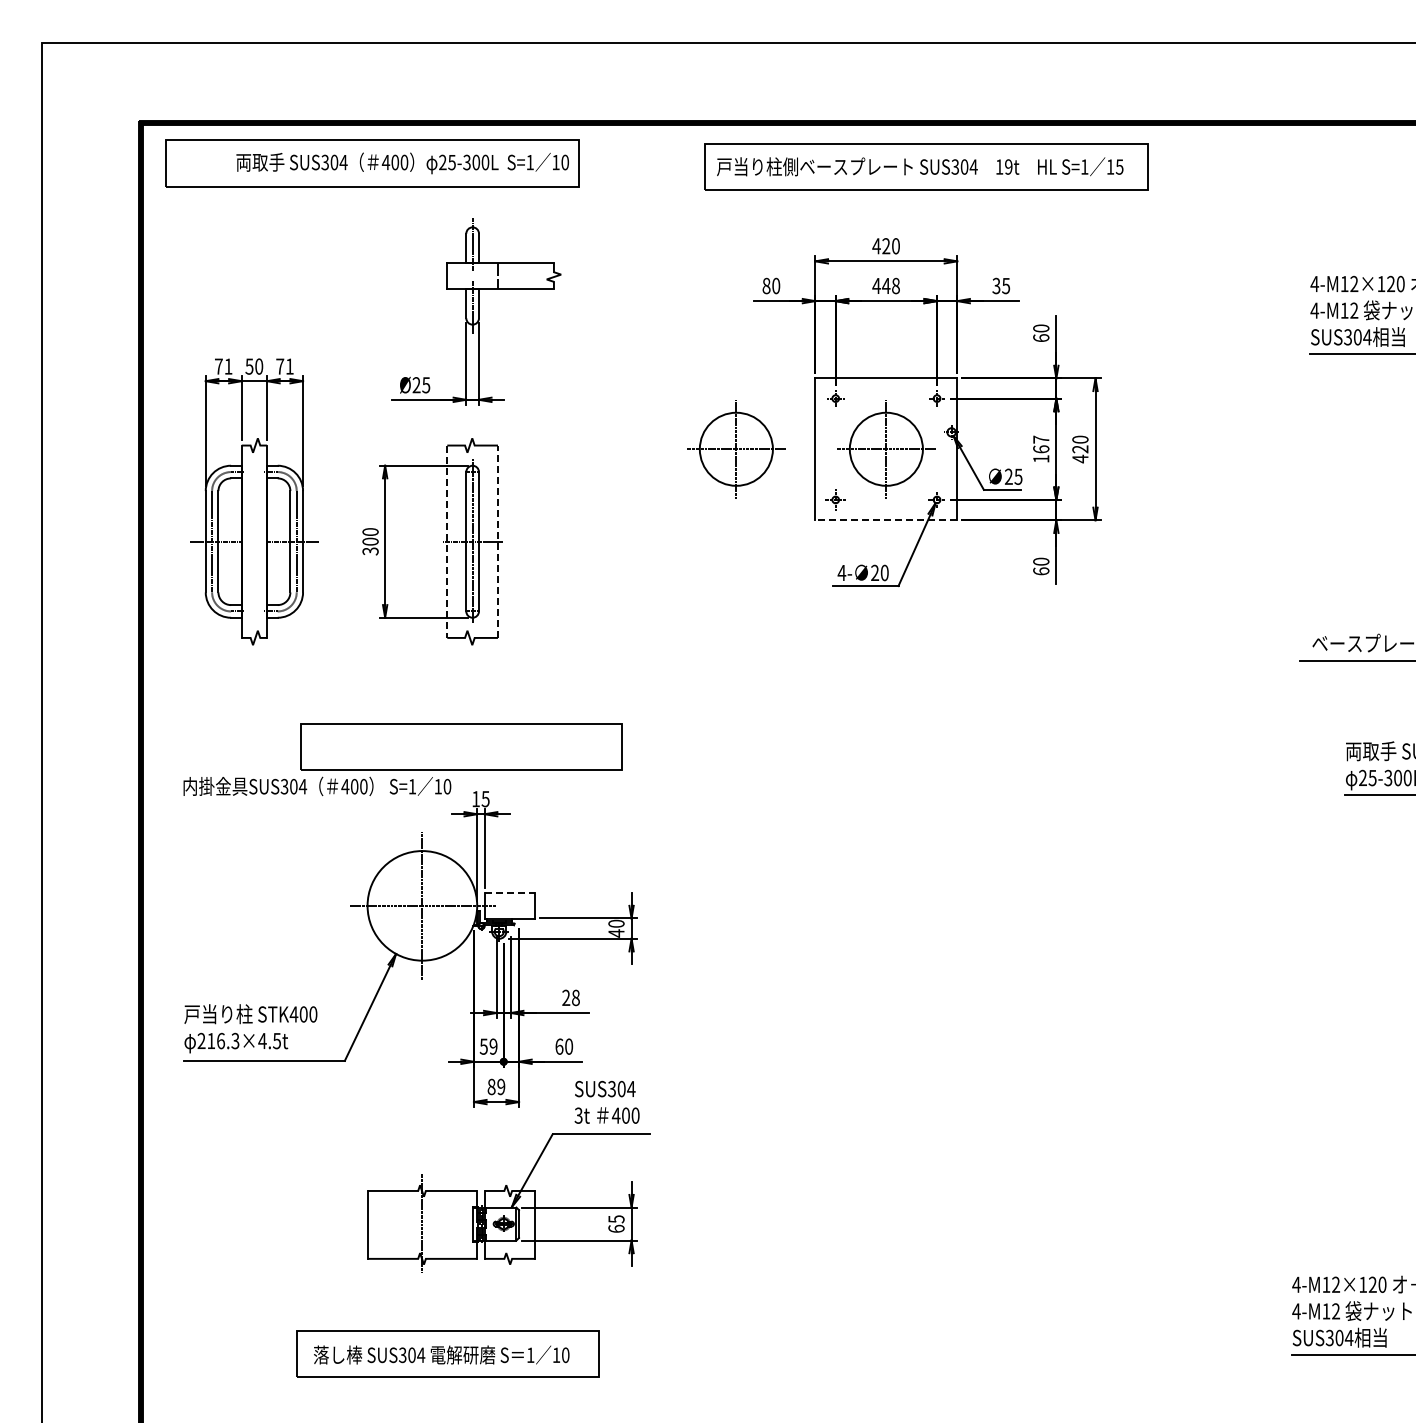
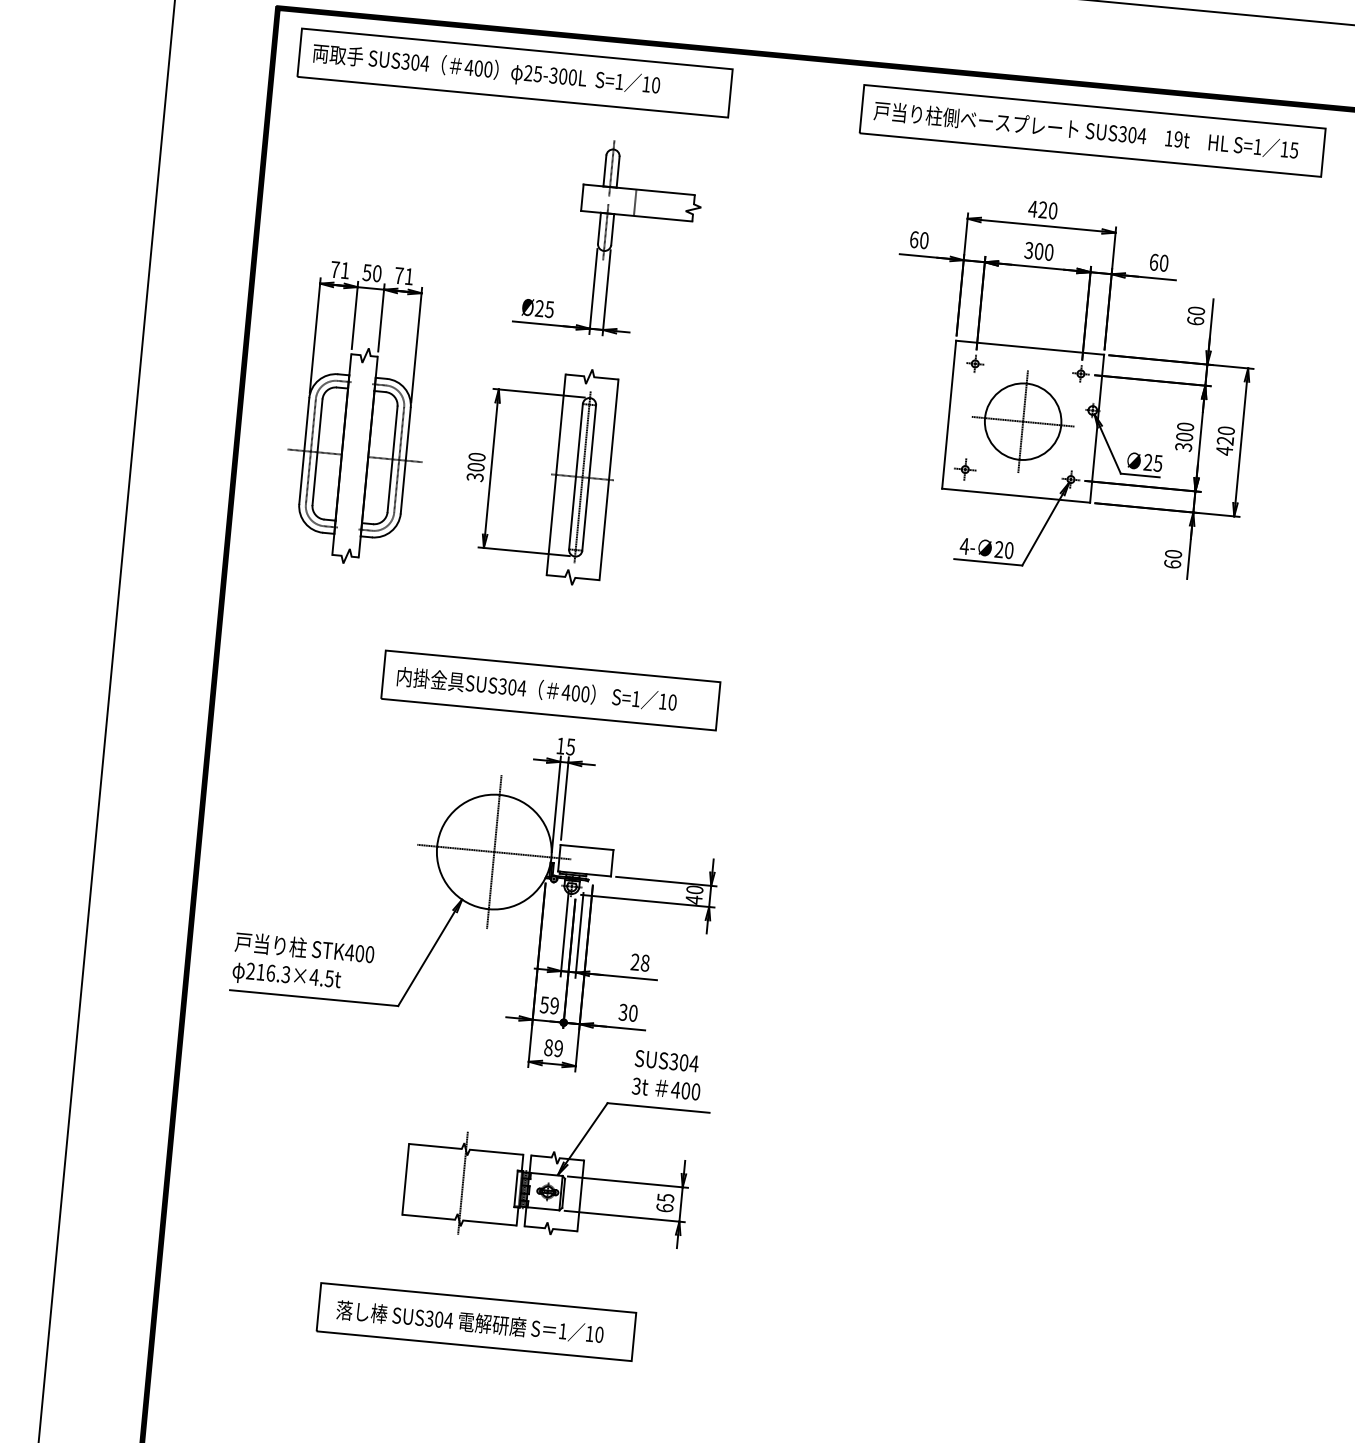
text: (402, 163) -> (486, 70), moved
text: (766, 285) -> (914, 239), 80 -> 60
text: (885, 285) -> (1038, 250), 448 -> 300
text: (1001, 285) -> (1159, 262), 35 -> 60
part: (736, 449) -> (866, 407), removed
text: (1041, 449) -> (1184, 437), 167 -> 300
line: (886, 520) -> (1016, 495), dashed -> solid
line: (497, 541) -> (608, 479), dashed -> solid
line: (447, 542) -> (556, 475), dashed -> solid
text: (317, 786) -> (537, 689), moved
line: (510, 893) -> (587, 847), dashed -> solid
text: (559, 1046) -> (623, 1012), 60 -> 30

